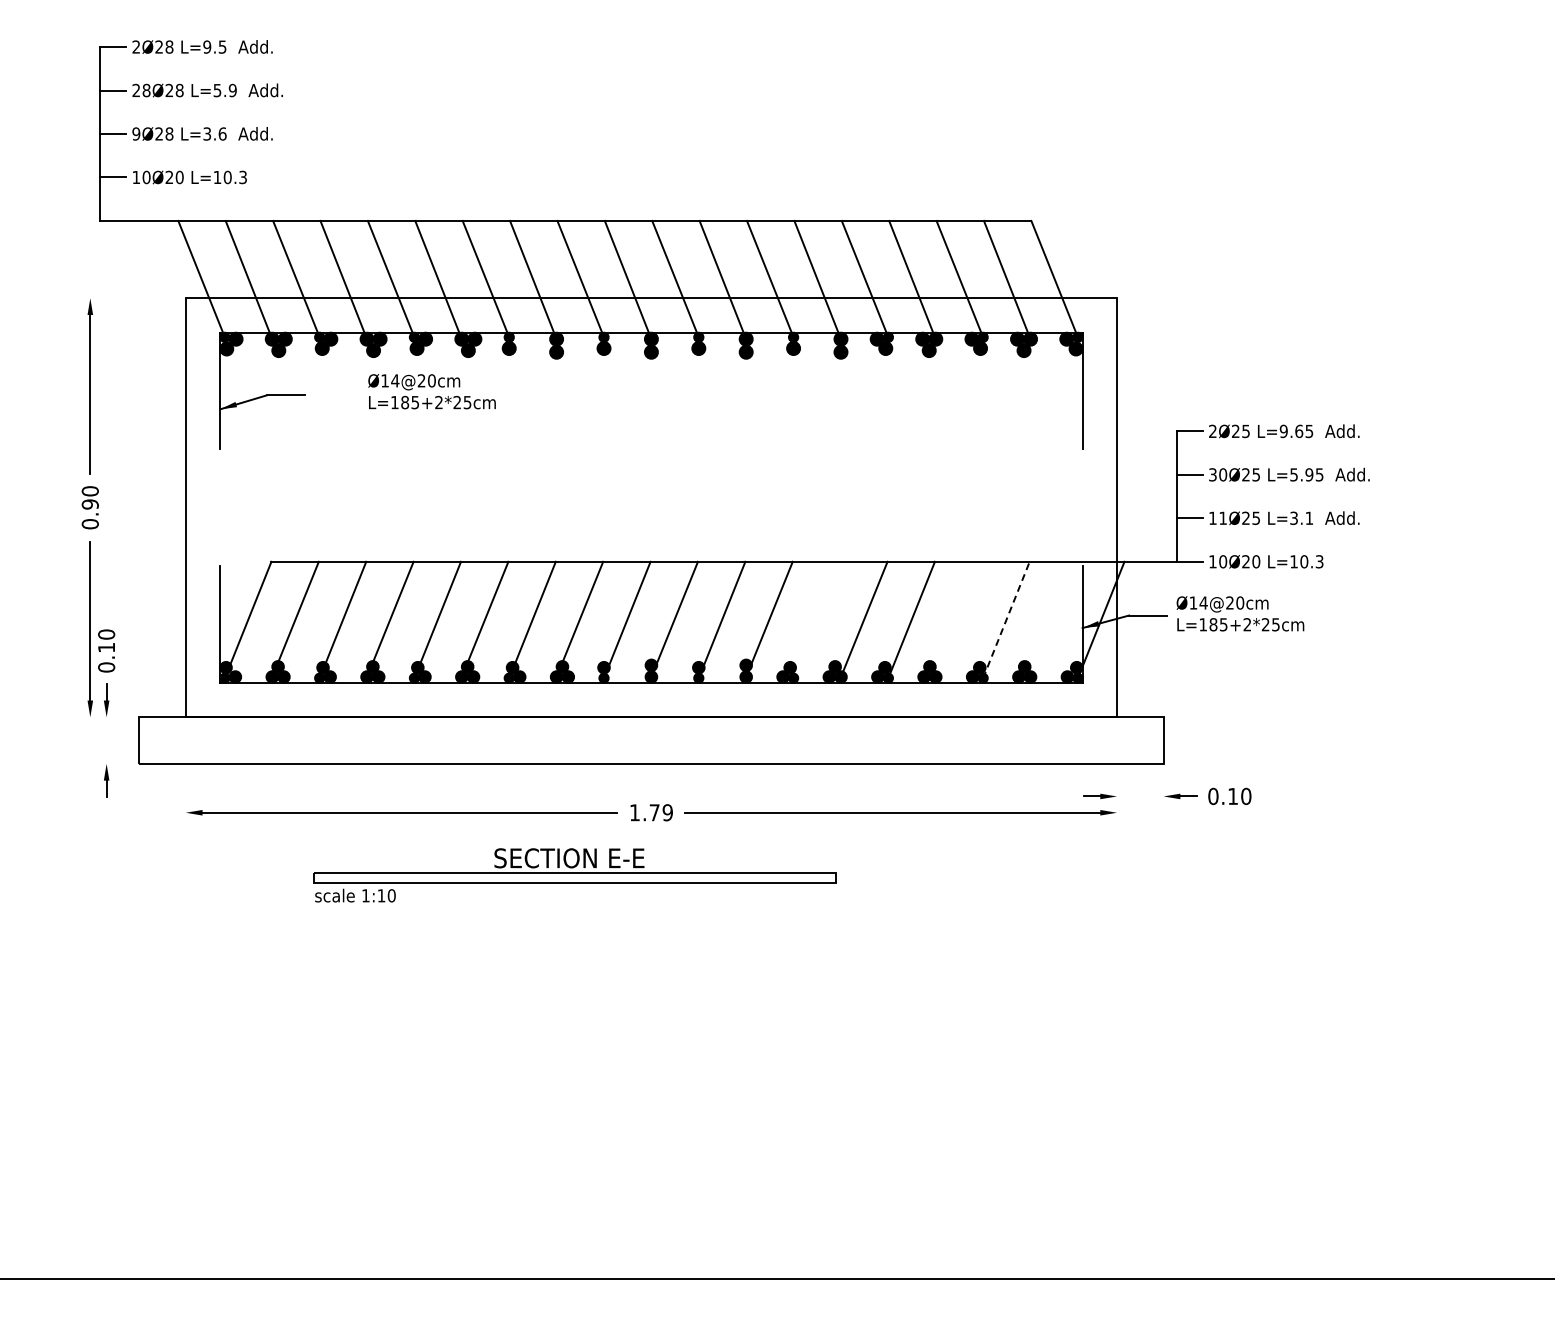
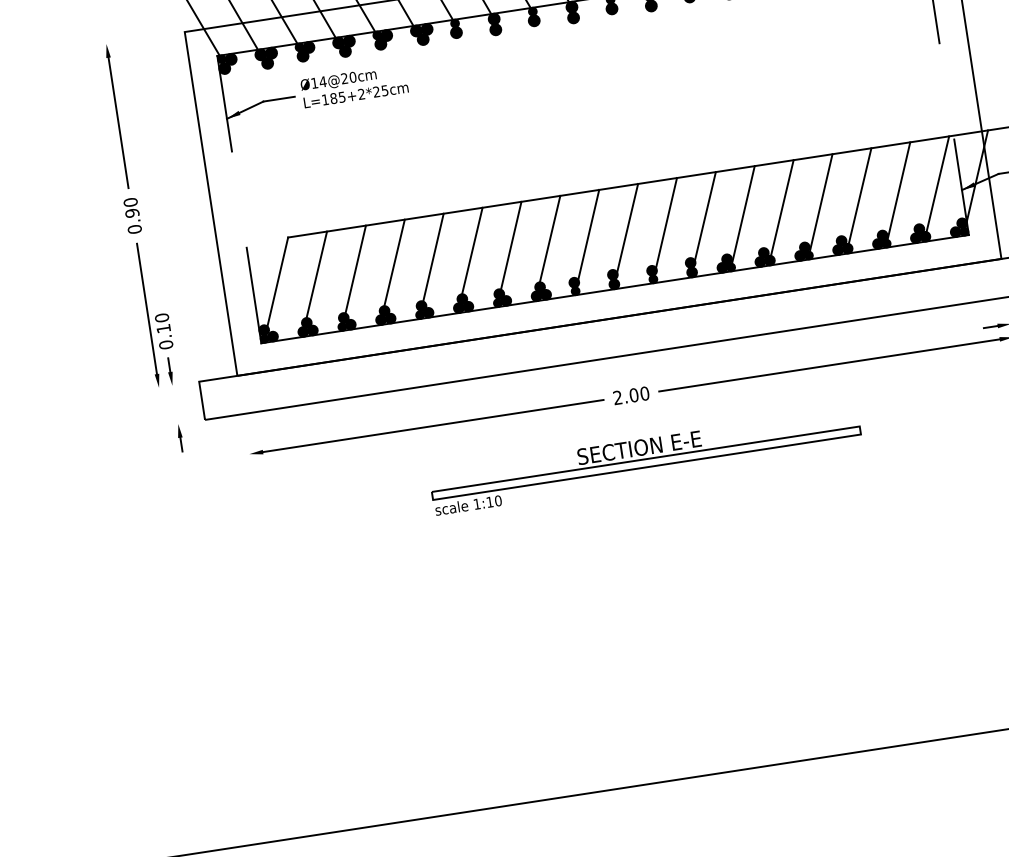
text: (431, 391) -> (354, 86), moved
line: (816, 619) -> (742, 216), added
line: (958, 619) -> (859, 198), added
line: (1053, 619) -> (937, 186), added
line: (1006, 620) -> (898, 193), dashed -> solid
text: (651, 812) -> (631, 395), 1.79 -> 2.00
part: (574, 875) -> (645, 461), moved

